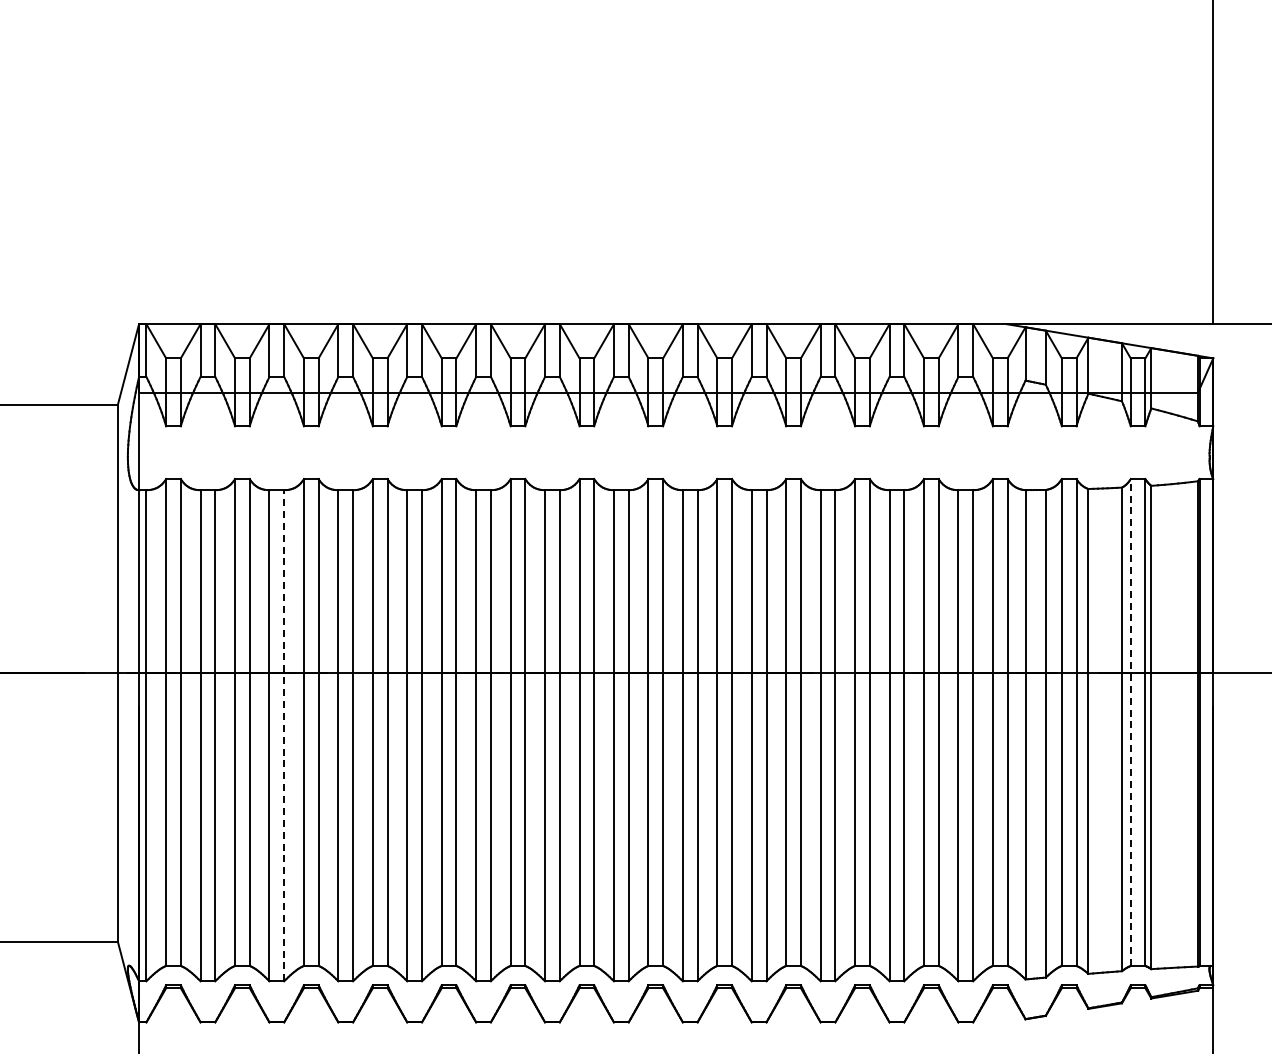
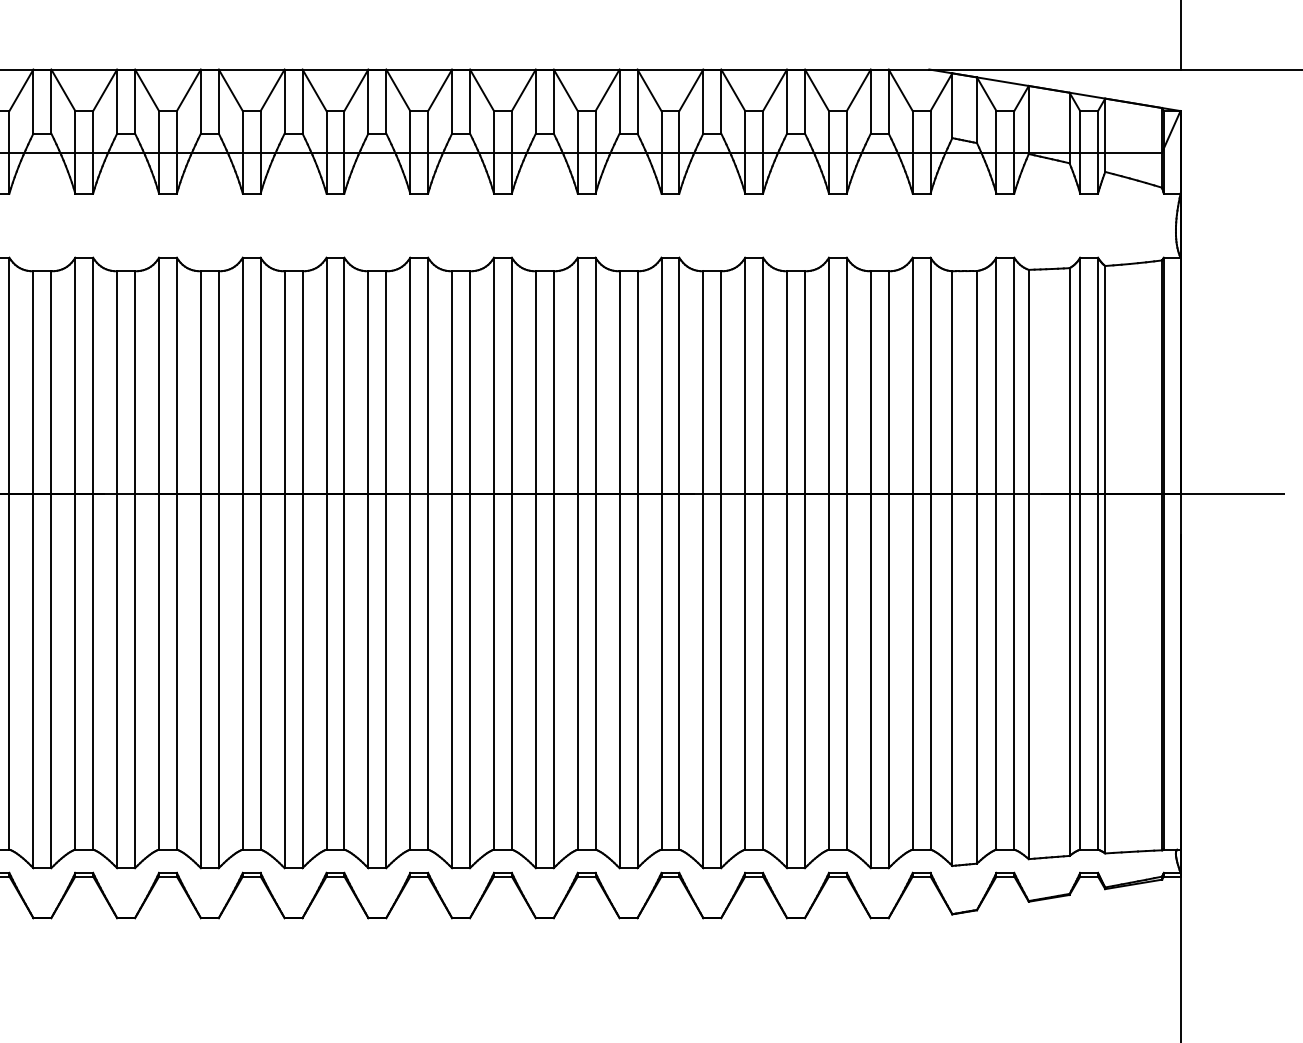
line: (1130, 722) -> (1079, 553), dashed -> solid
line: (284, 735) -> (51, 569), dashed -> solid

